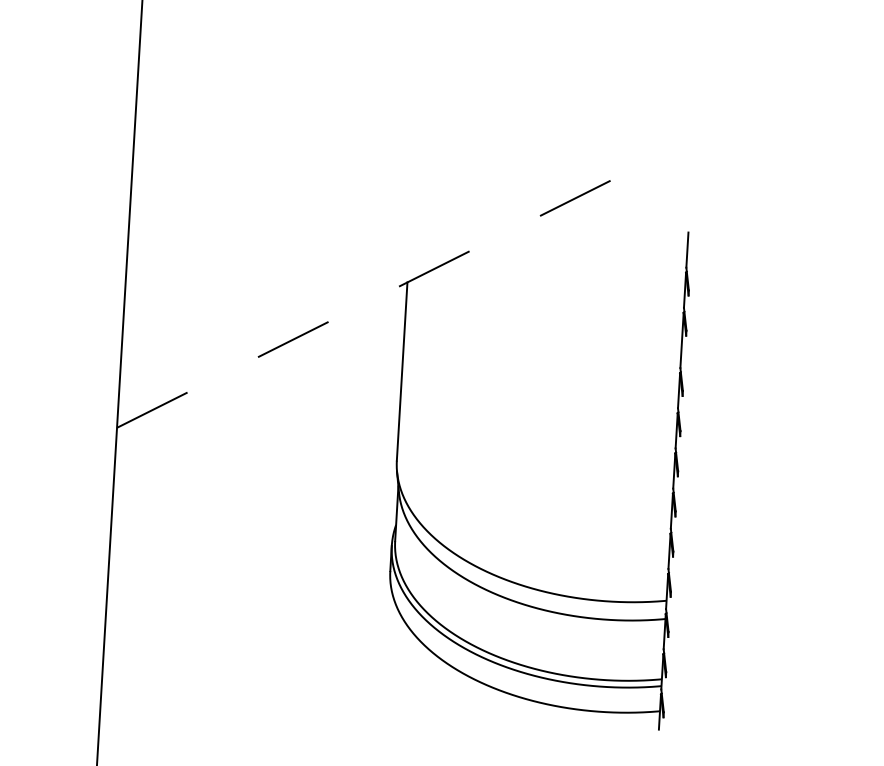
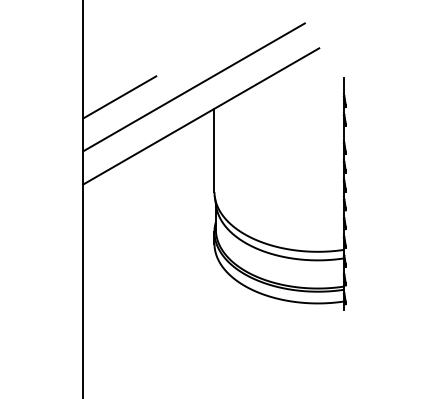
line: (365, 234) -> (193, 87), added
line: (205, 246) -> (119, 97), added
line: (378, 297) -> (201, 116), dashed -> solid

